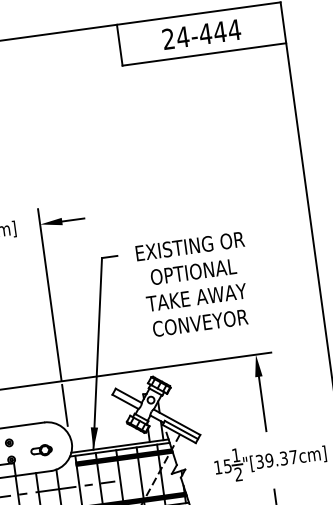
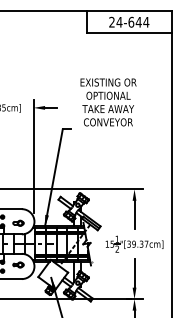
text: (205, 32) -> (131, 21), 24-444 -> 24-644
text: (195, 284) -> (108, 102), moved

